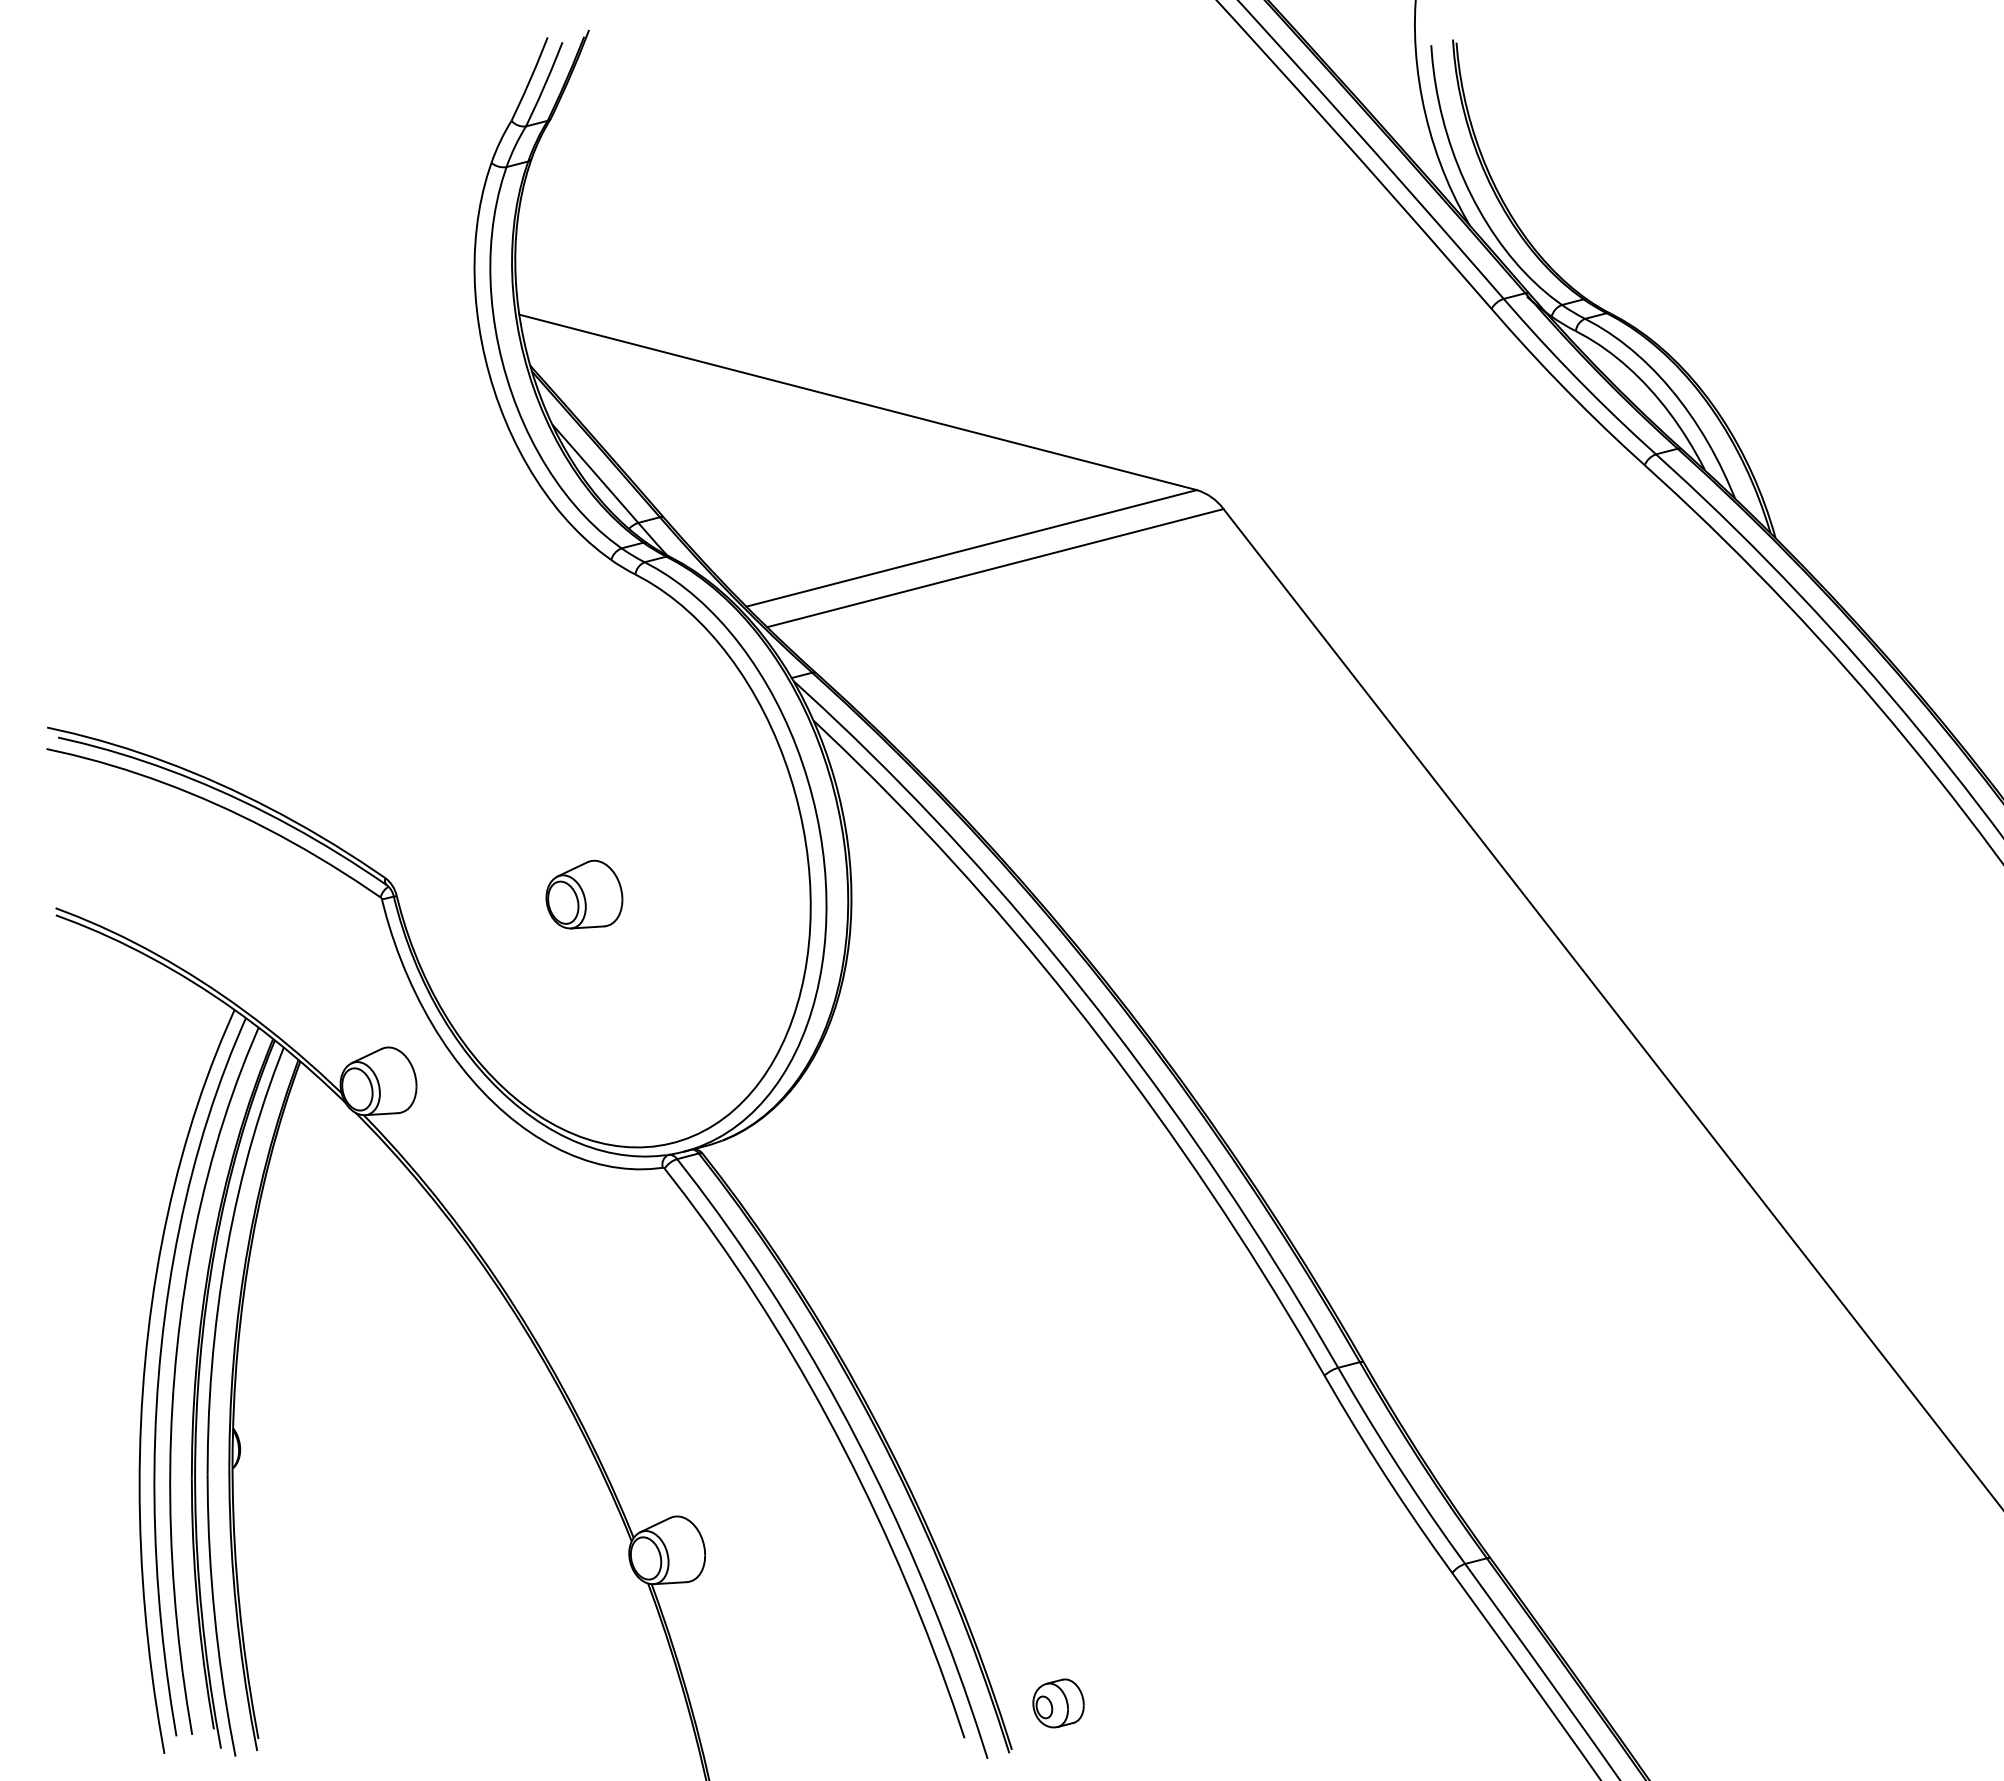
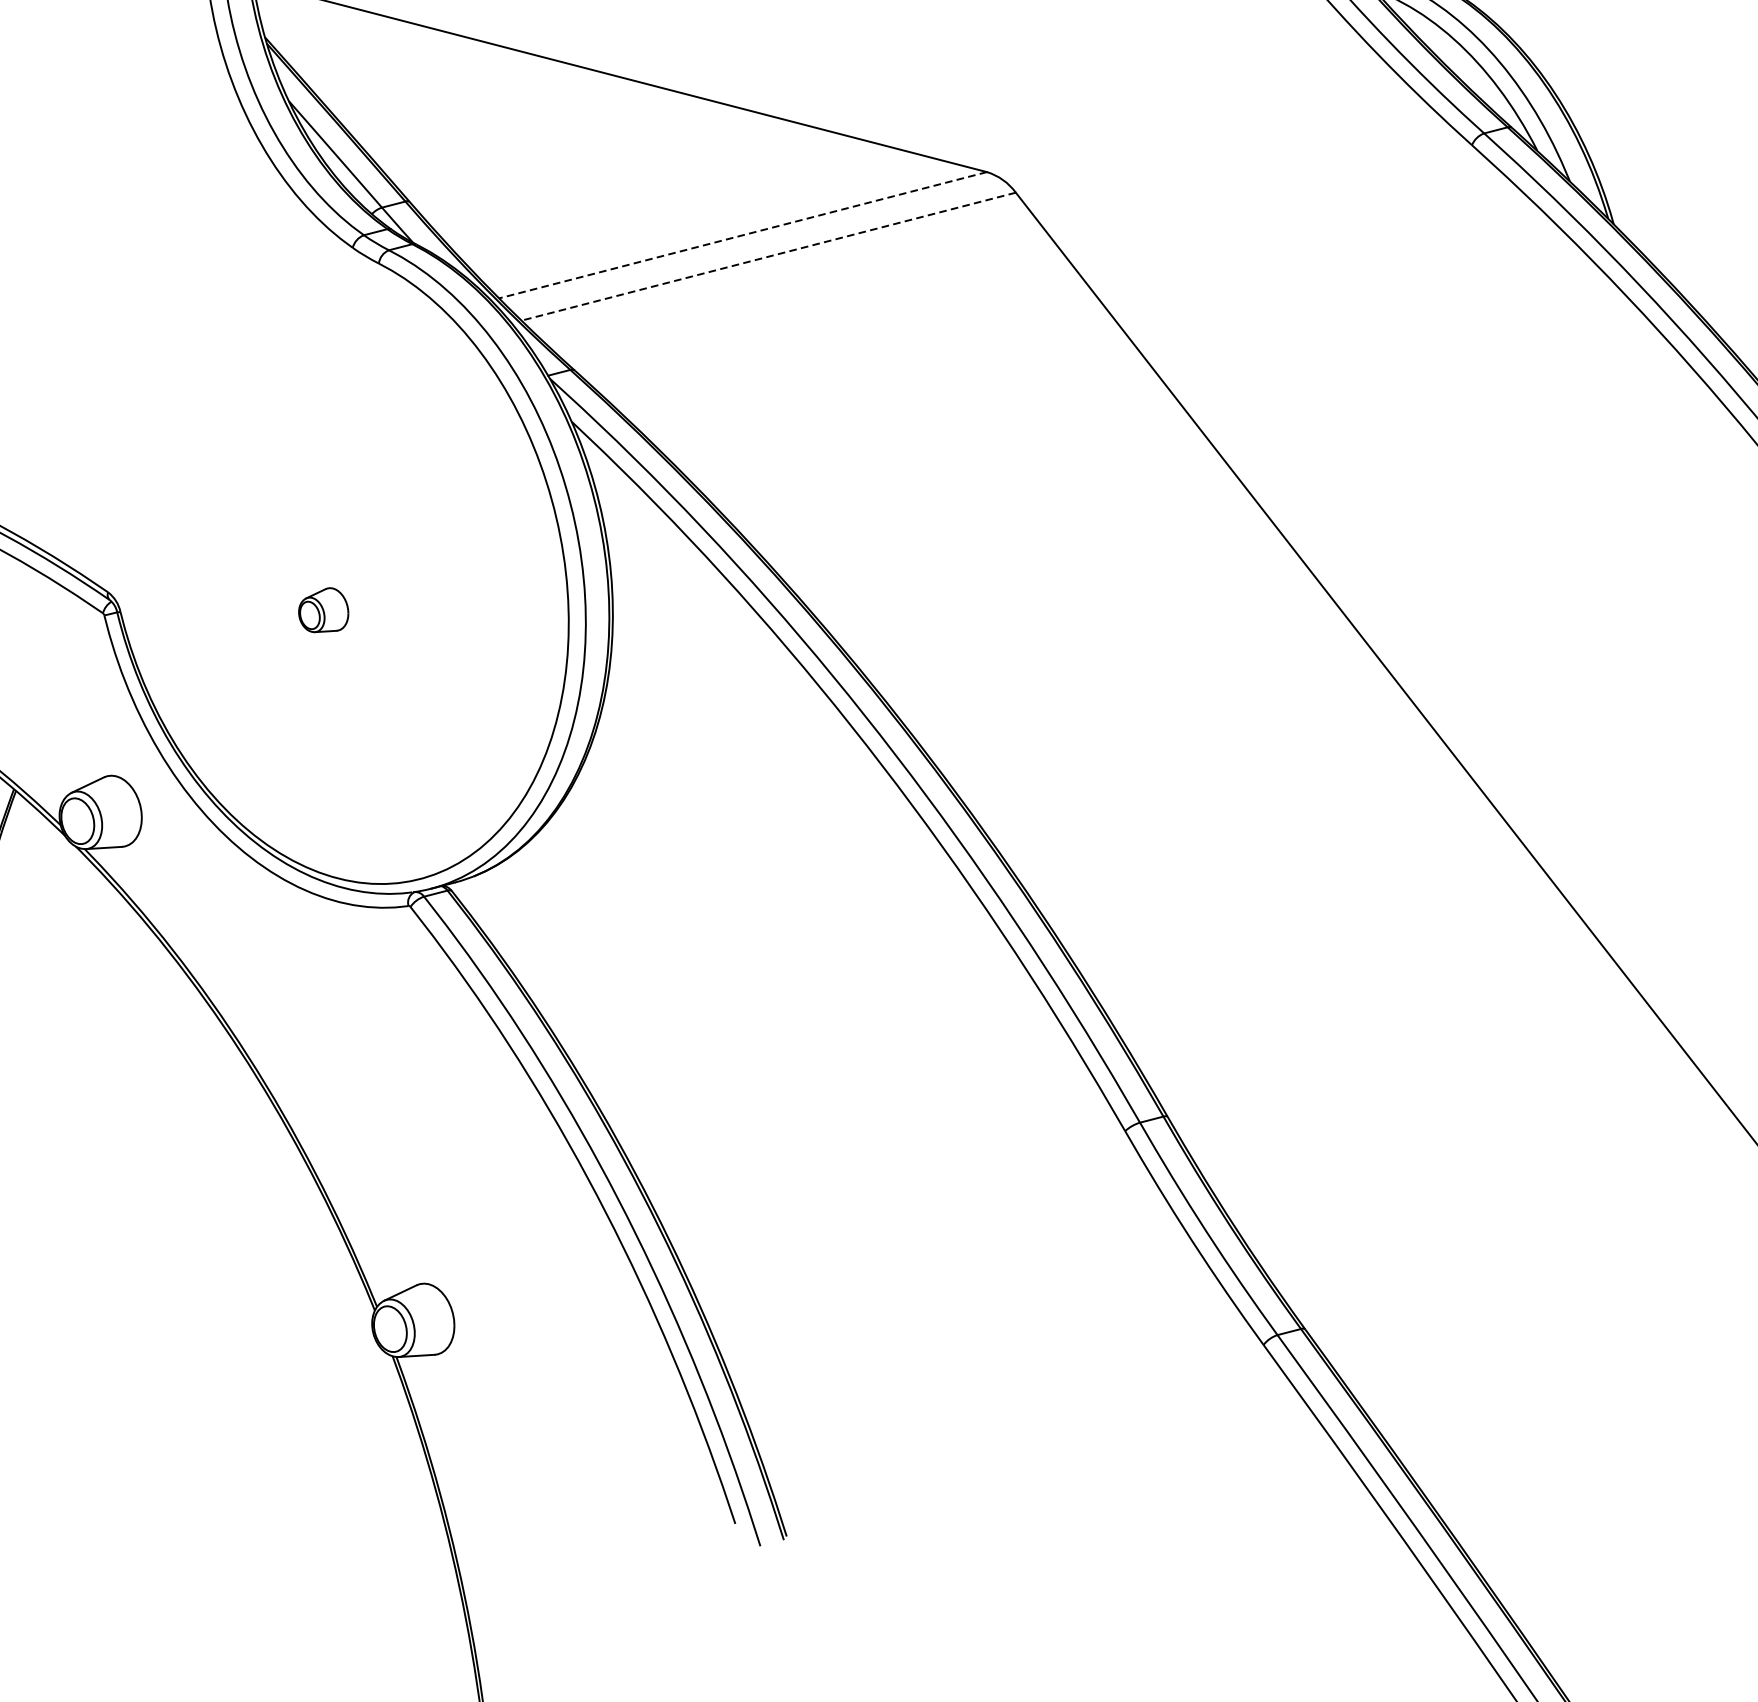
line: (971, 548) -> (742, 235), solid -> dashed
line: (995, 568) -> (768, 257), solid -> dashed
part: (584, 894) -> (323, 610), size x0.6
part: (1058, 1703) -> (837, 1486), removed

